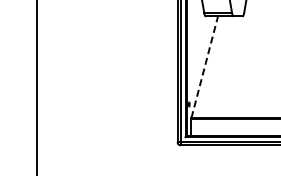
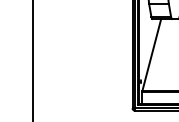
line: (204, 66) -> (151, 54), dashed -> solid

